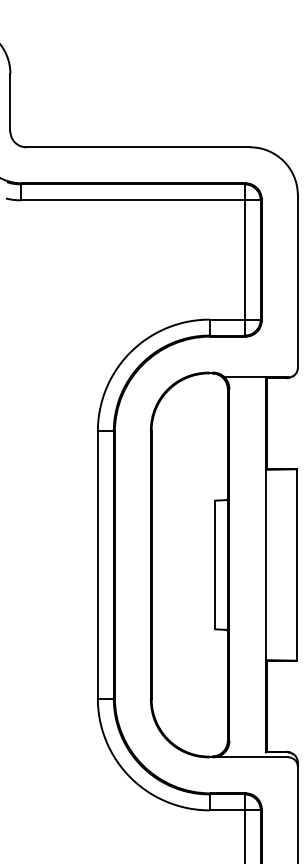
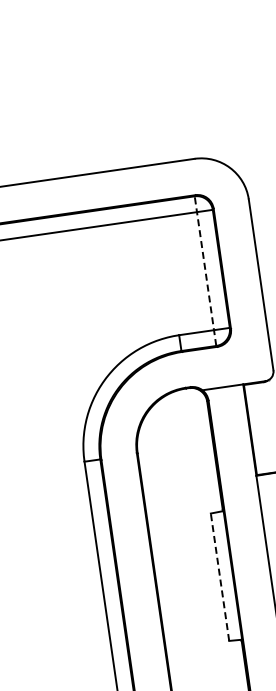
line: (244, 259) -> (205, 270), solid -> dashed
line: (215, 564) -> (219, 576), solid -> dashed

